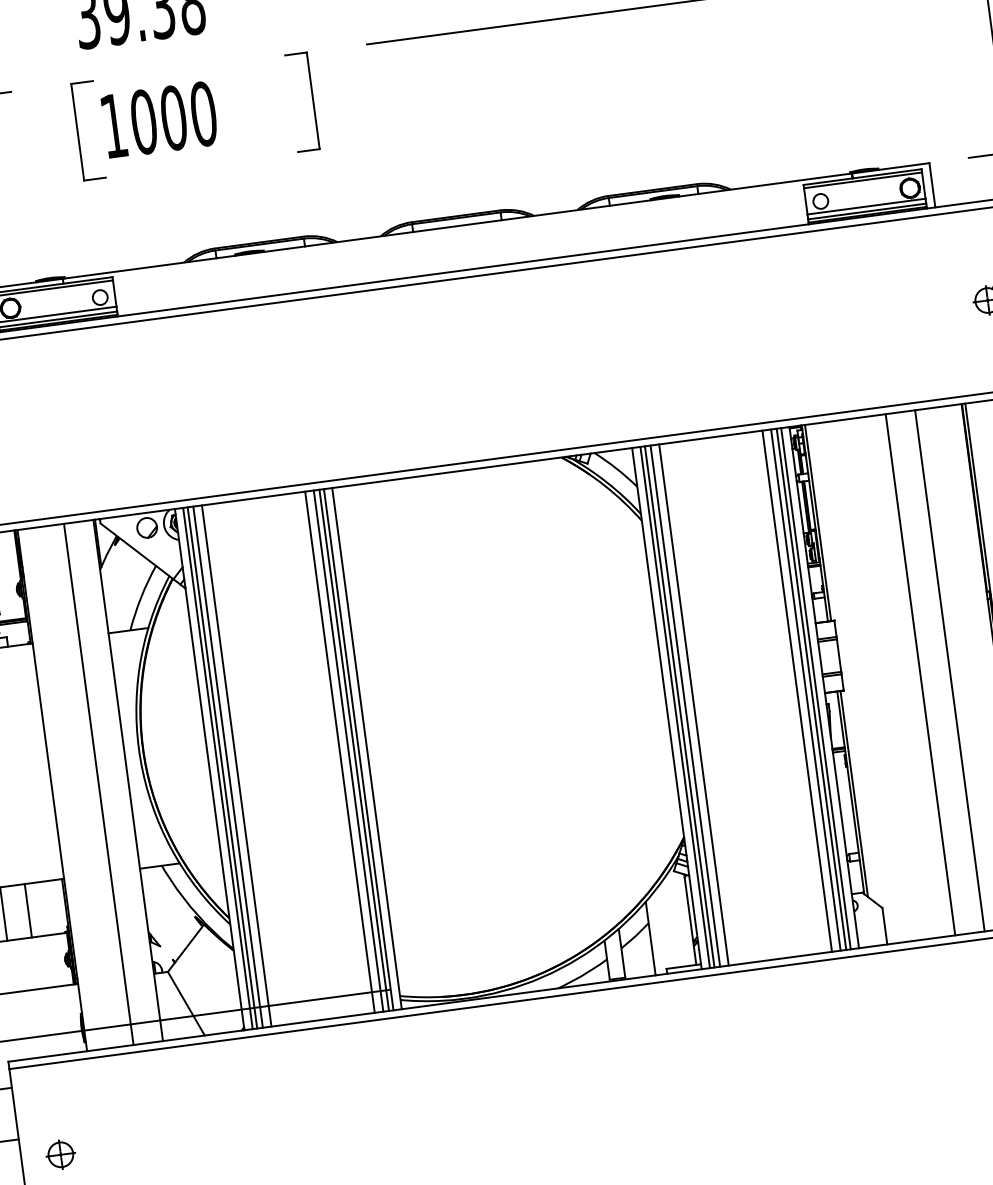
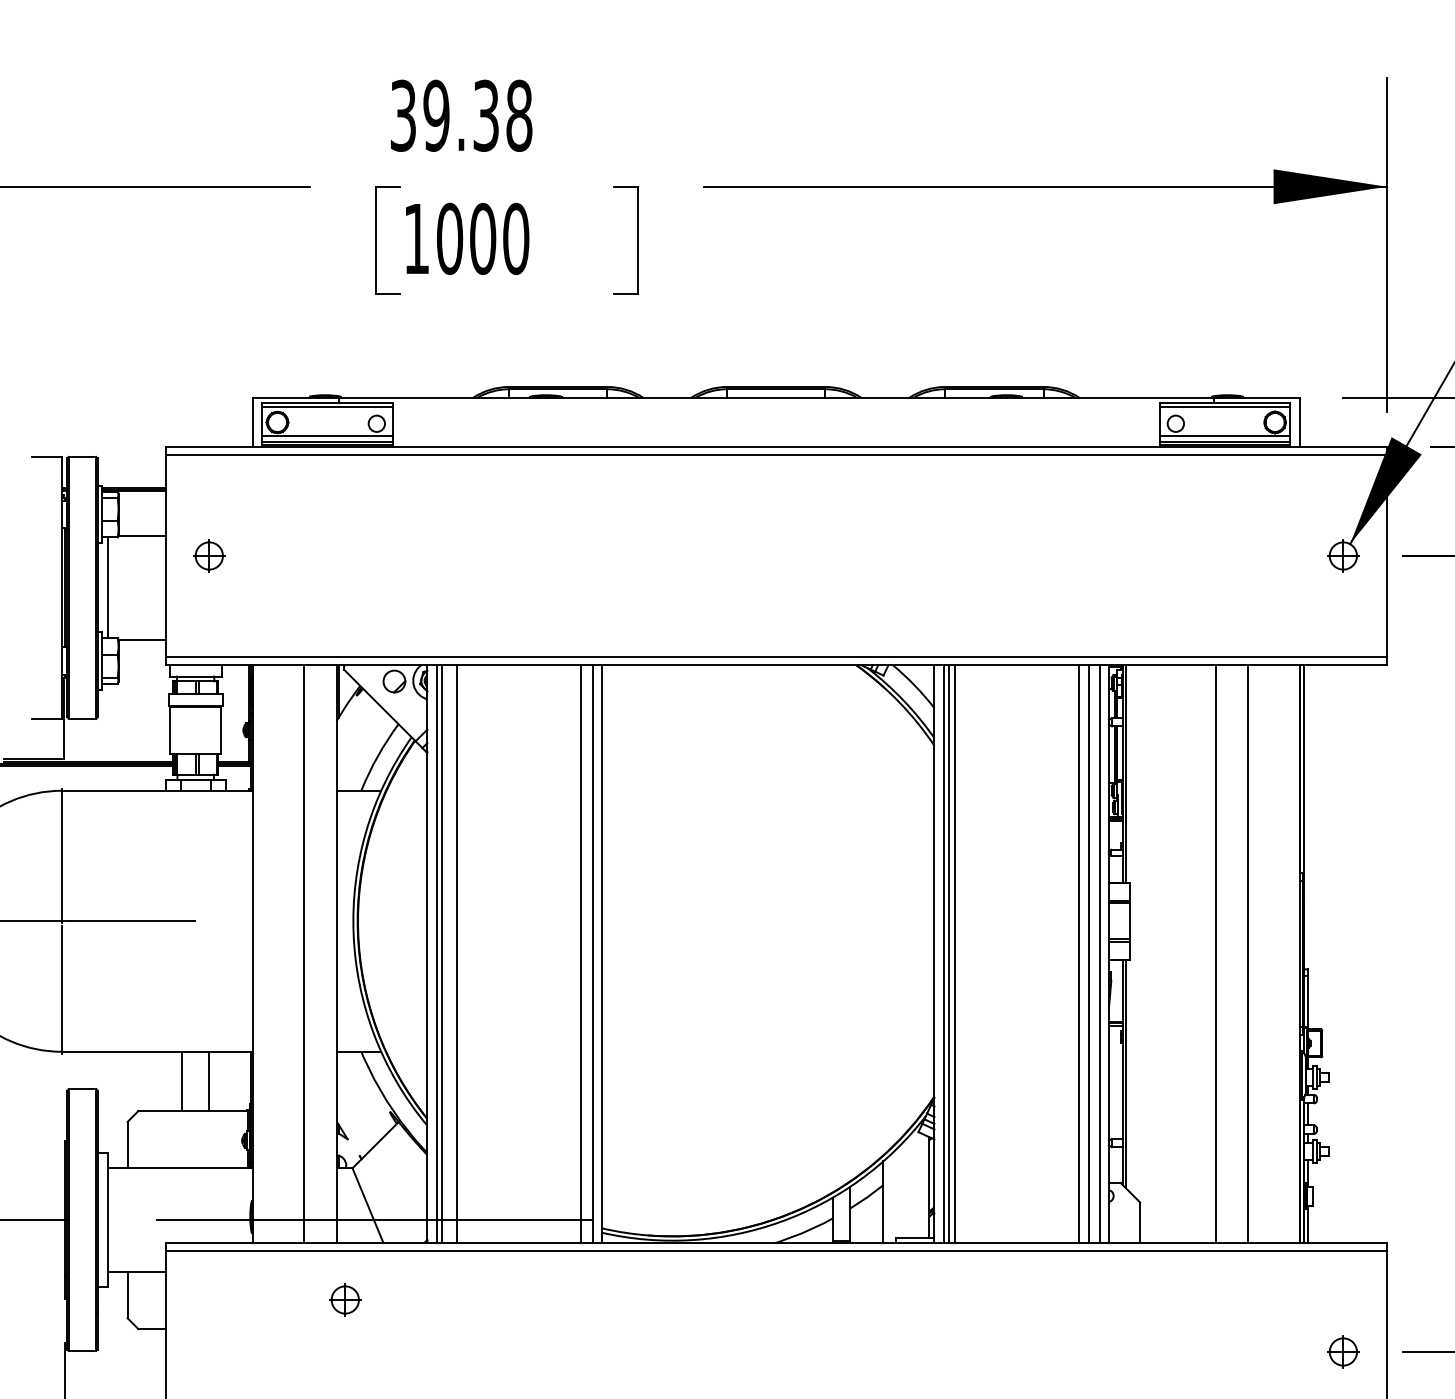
line: (811, 688) -> (1094, 953), removed
line: (693, 704) -> (964, 953), removed
line: (353, 749) -> (587, 953), removed
line: (339, 751) -> (571, 953), removed
line: (227, 766) -> (447, 953), removed
part: (60, 1154) -> (345, 1299), moved

